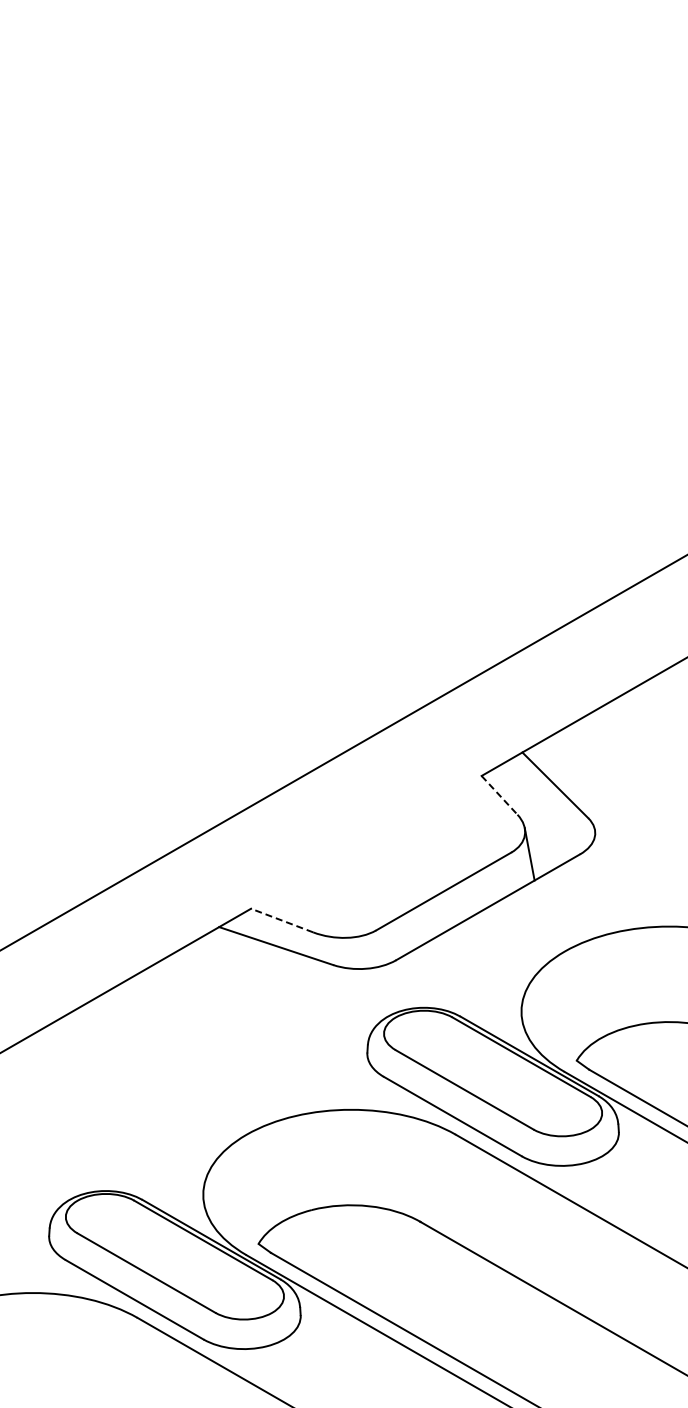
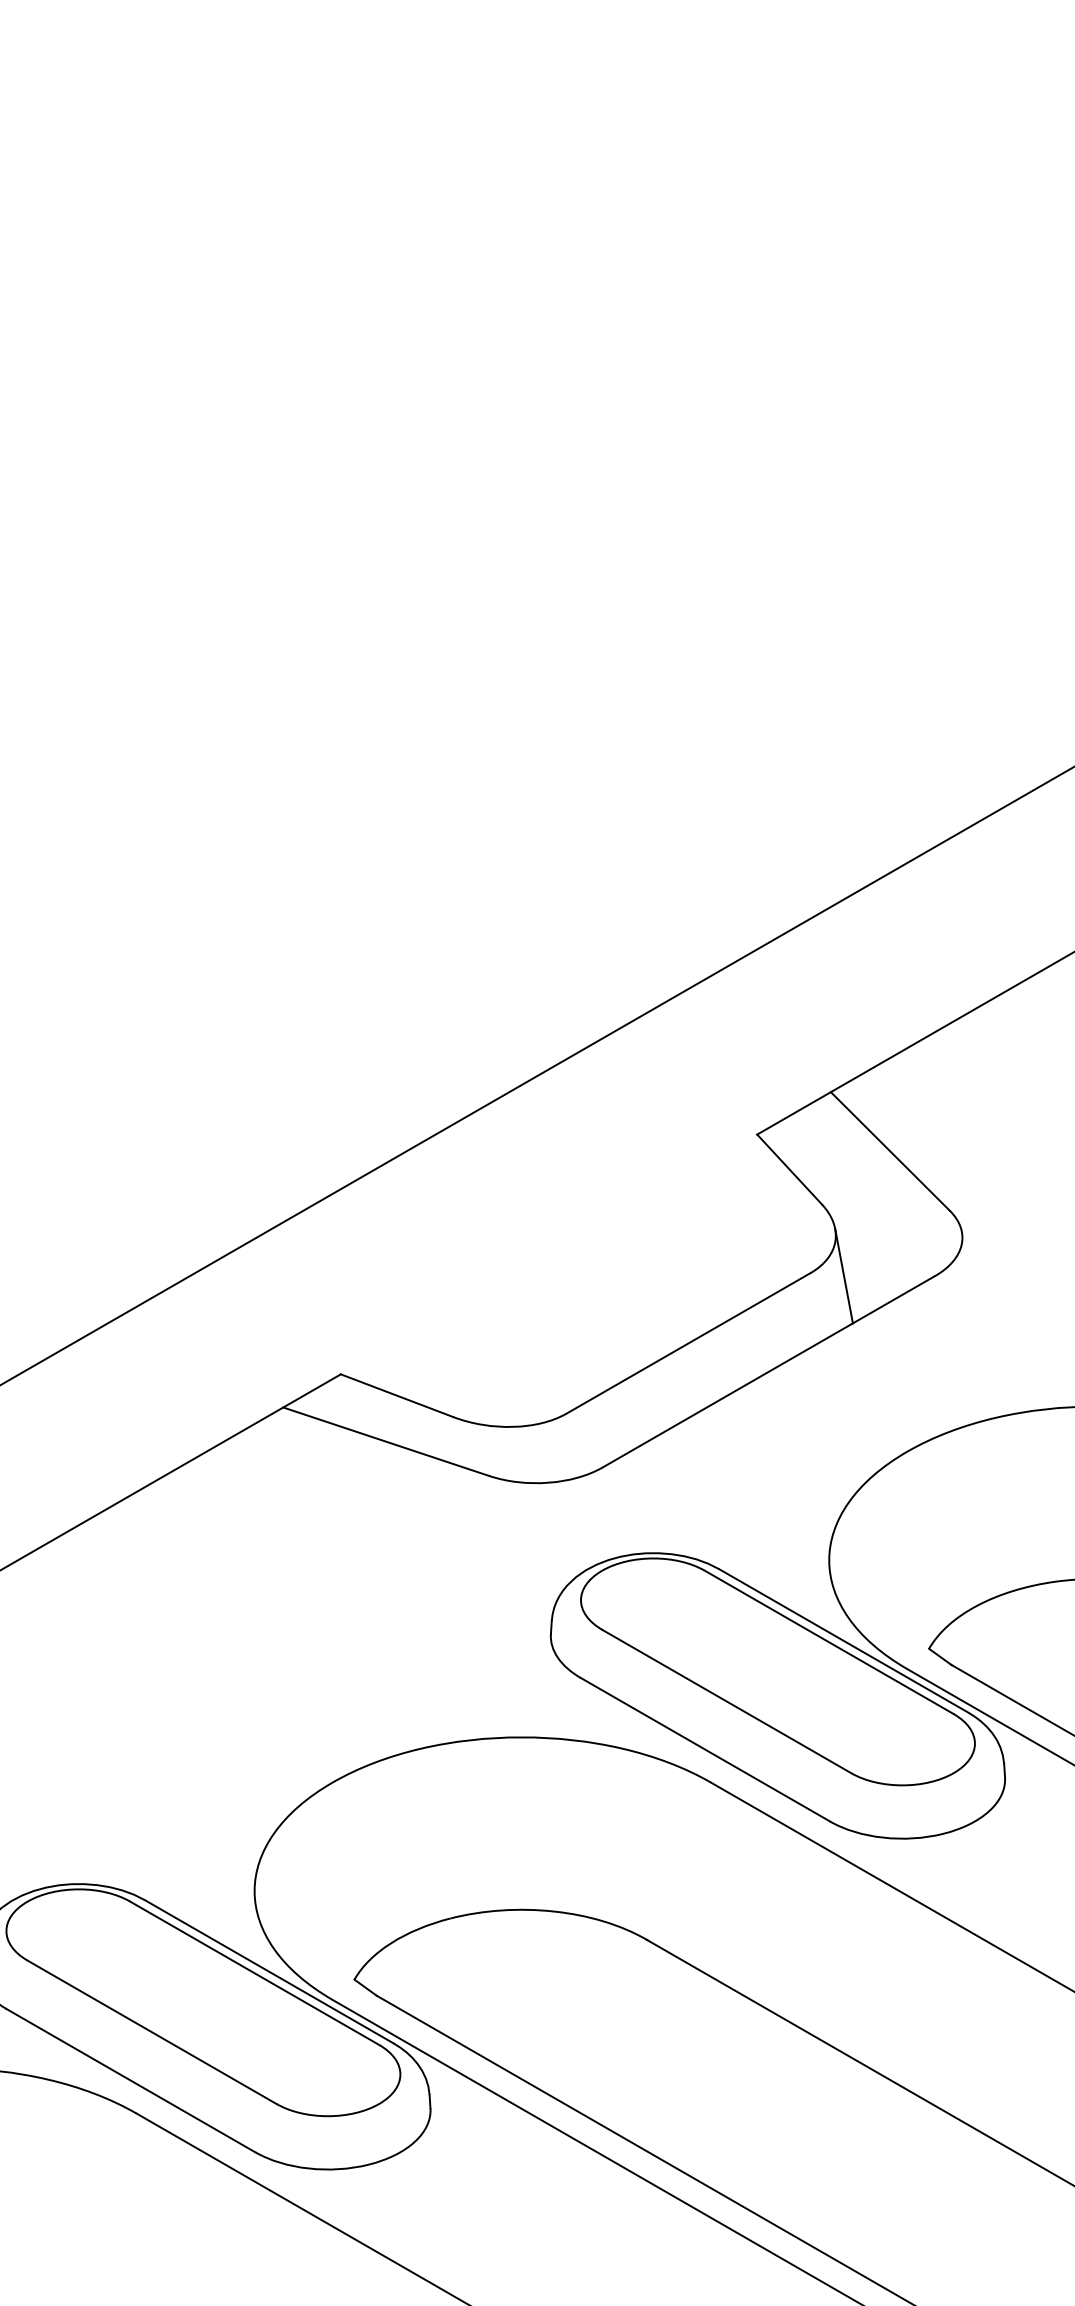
line: (499, 795) -> (789, 1169), dashed -> solid
line: (281, 920) -> (395, 1395), dashed -> solid

